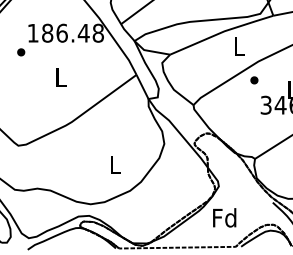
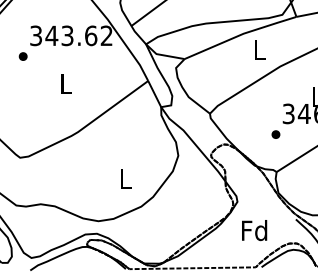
text: (65, 32) -> (71, 35), 186.48 -> 343.62
part: (254, 80) -> (276, 134), moved
text: (224, 217) -> (254, 230), moved

